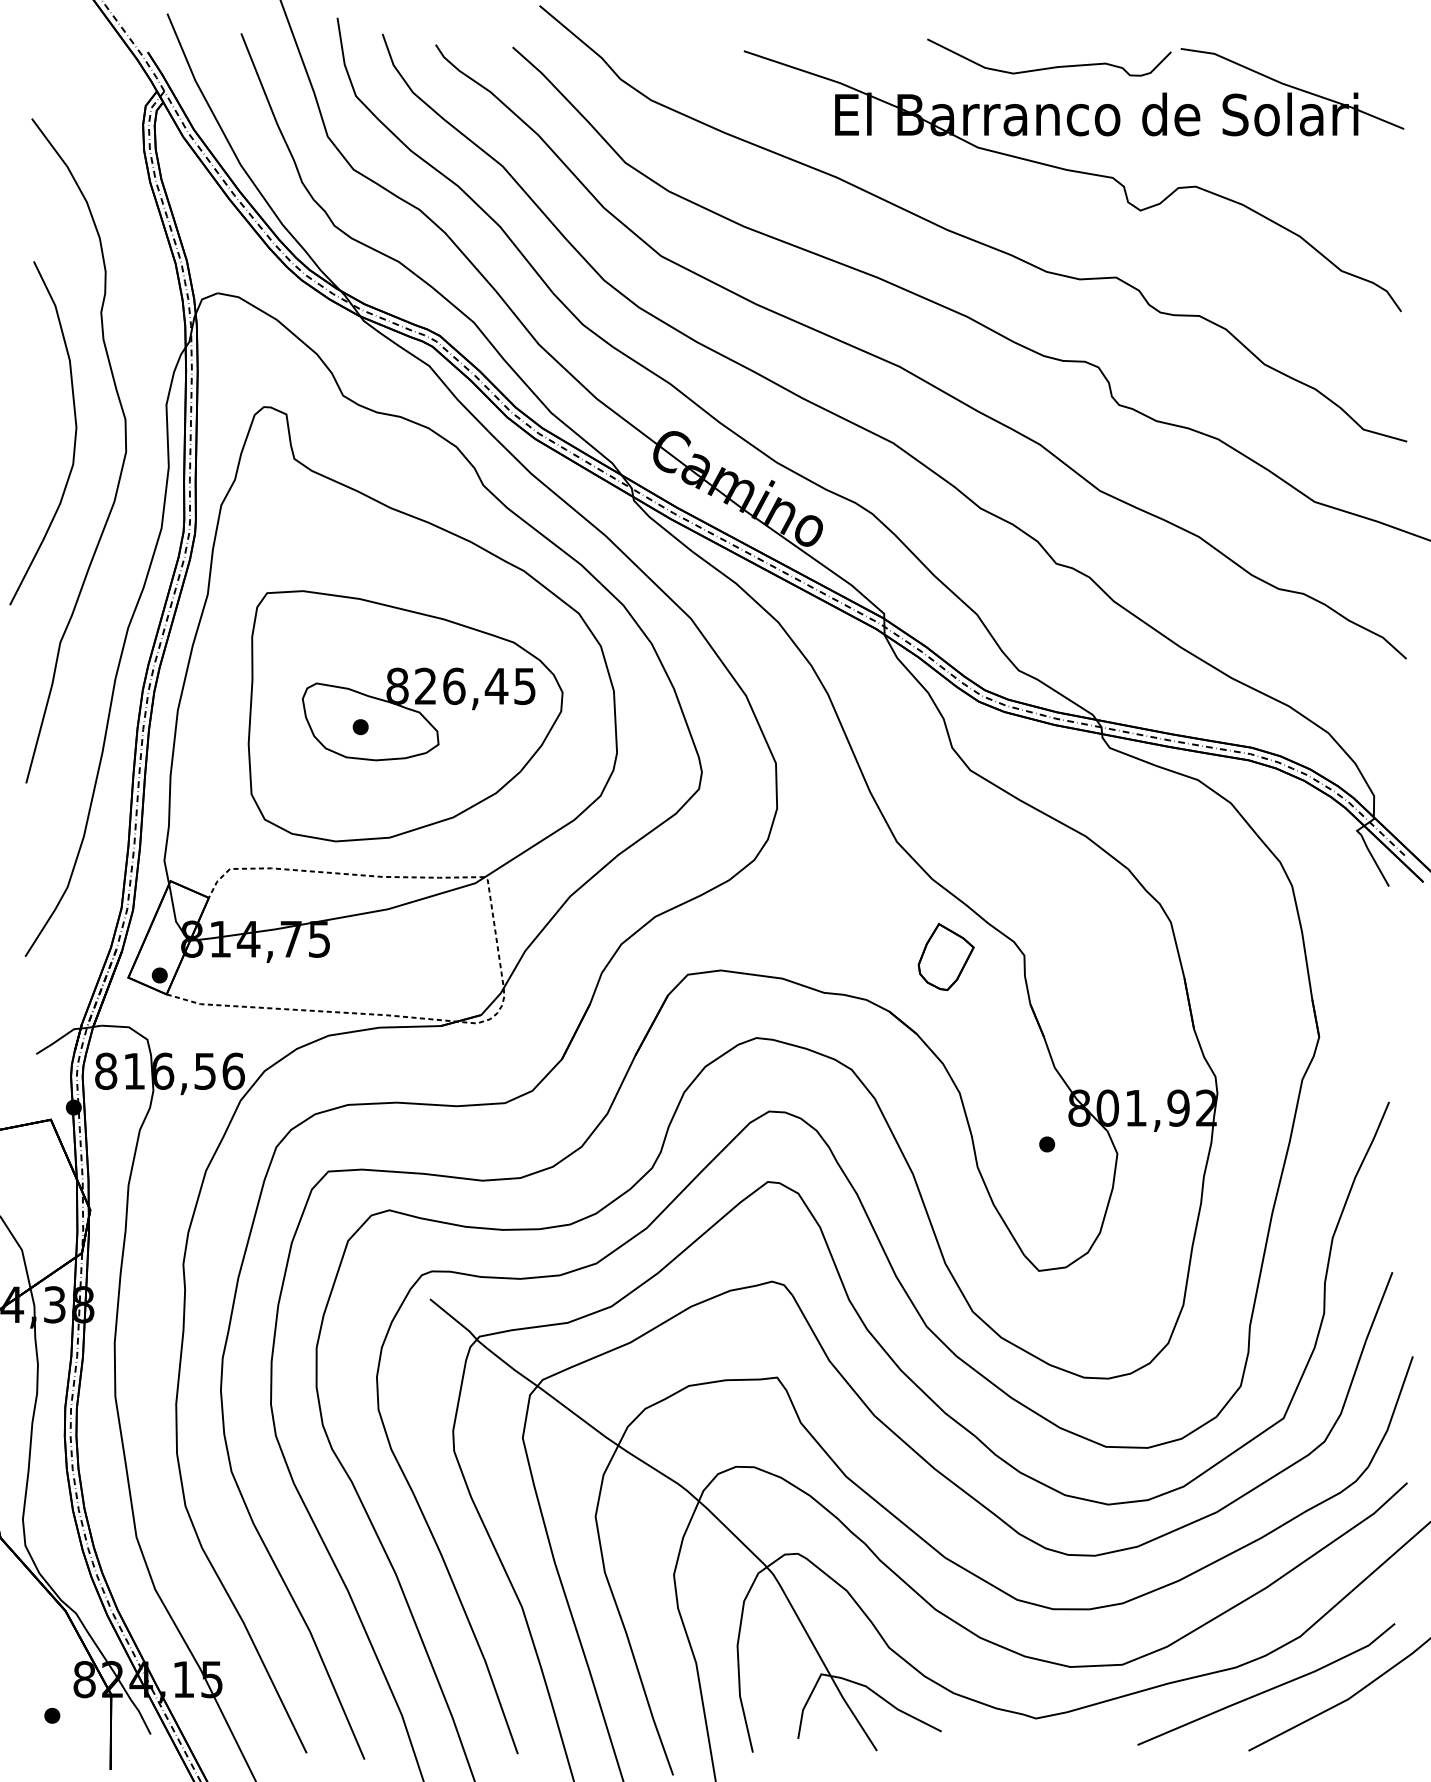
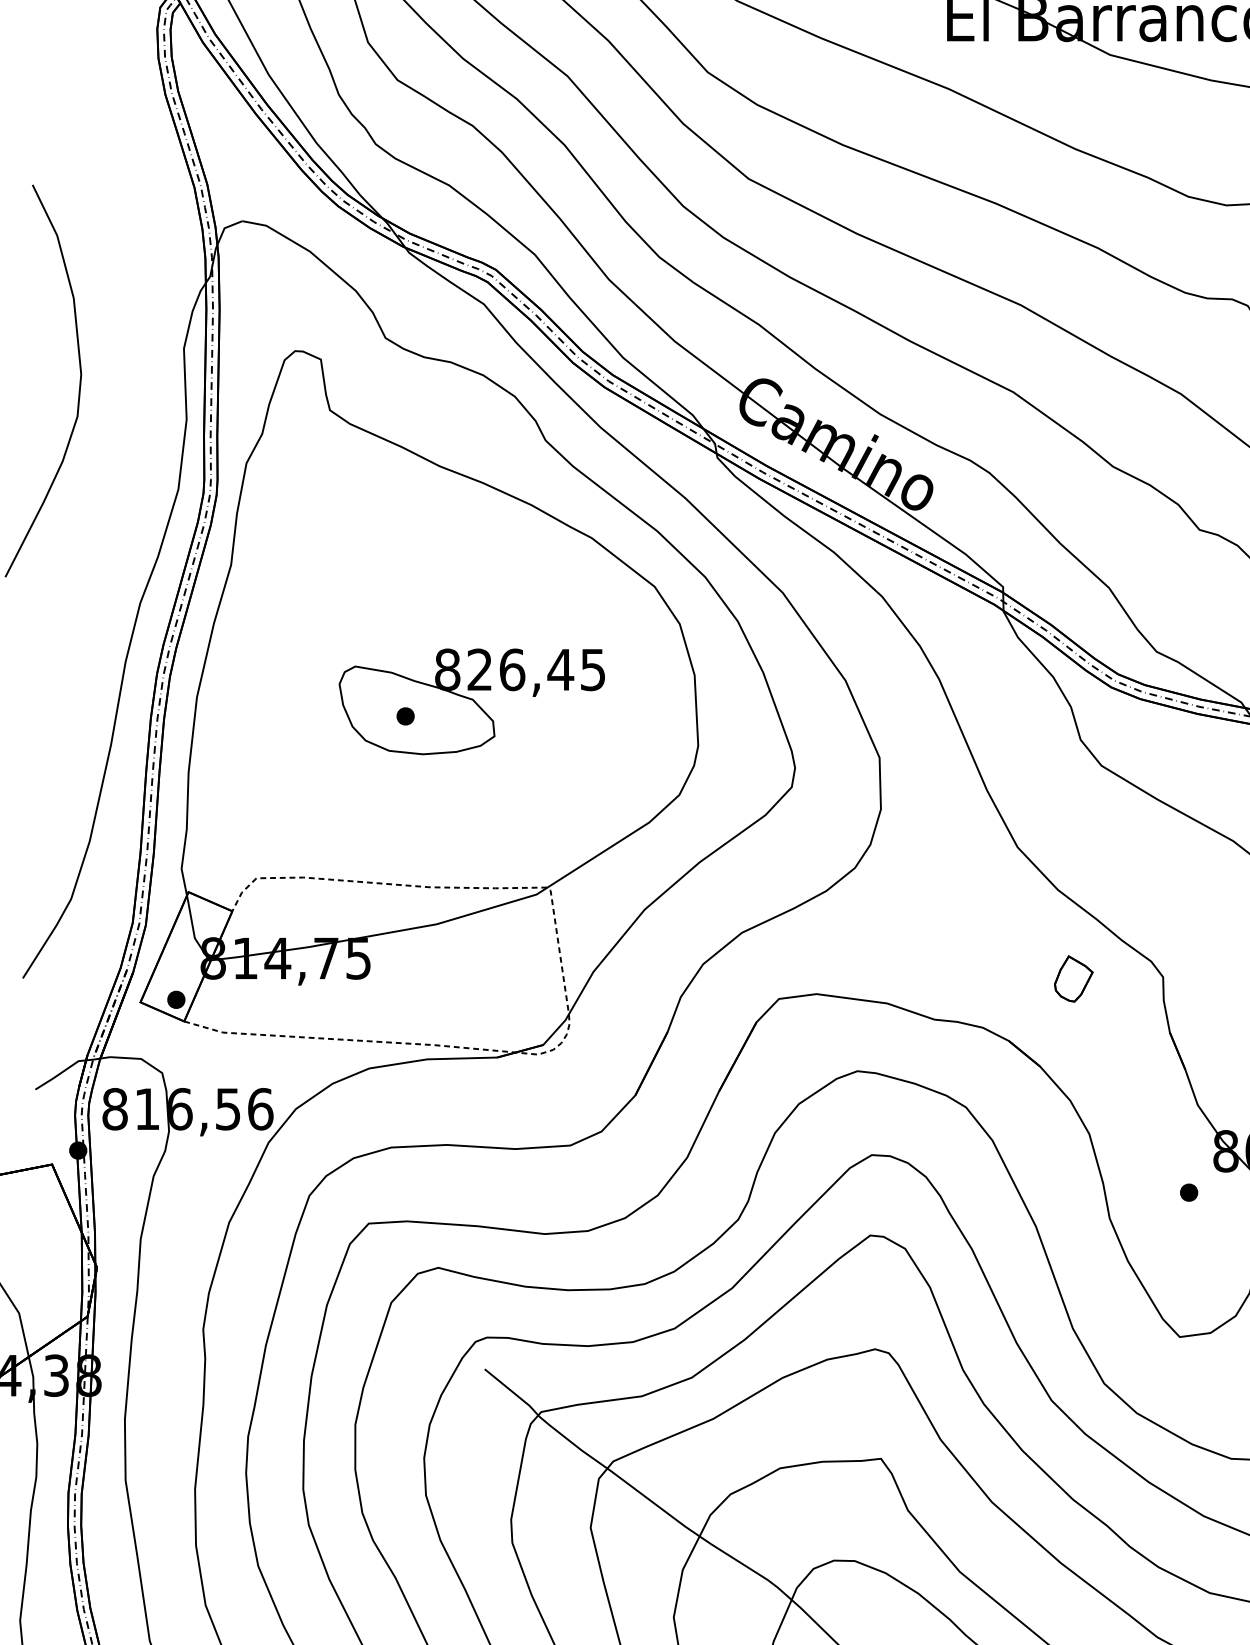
curve: (122, 462) -> (133, 414), removed
part: (405, 716) -> (456, 704), removed
part: (945, 957) -> (1073, 979), size x0.6

